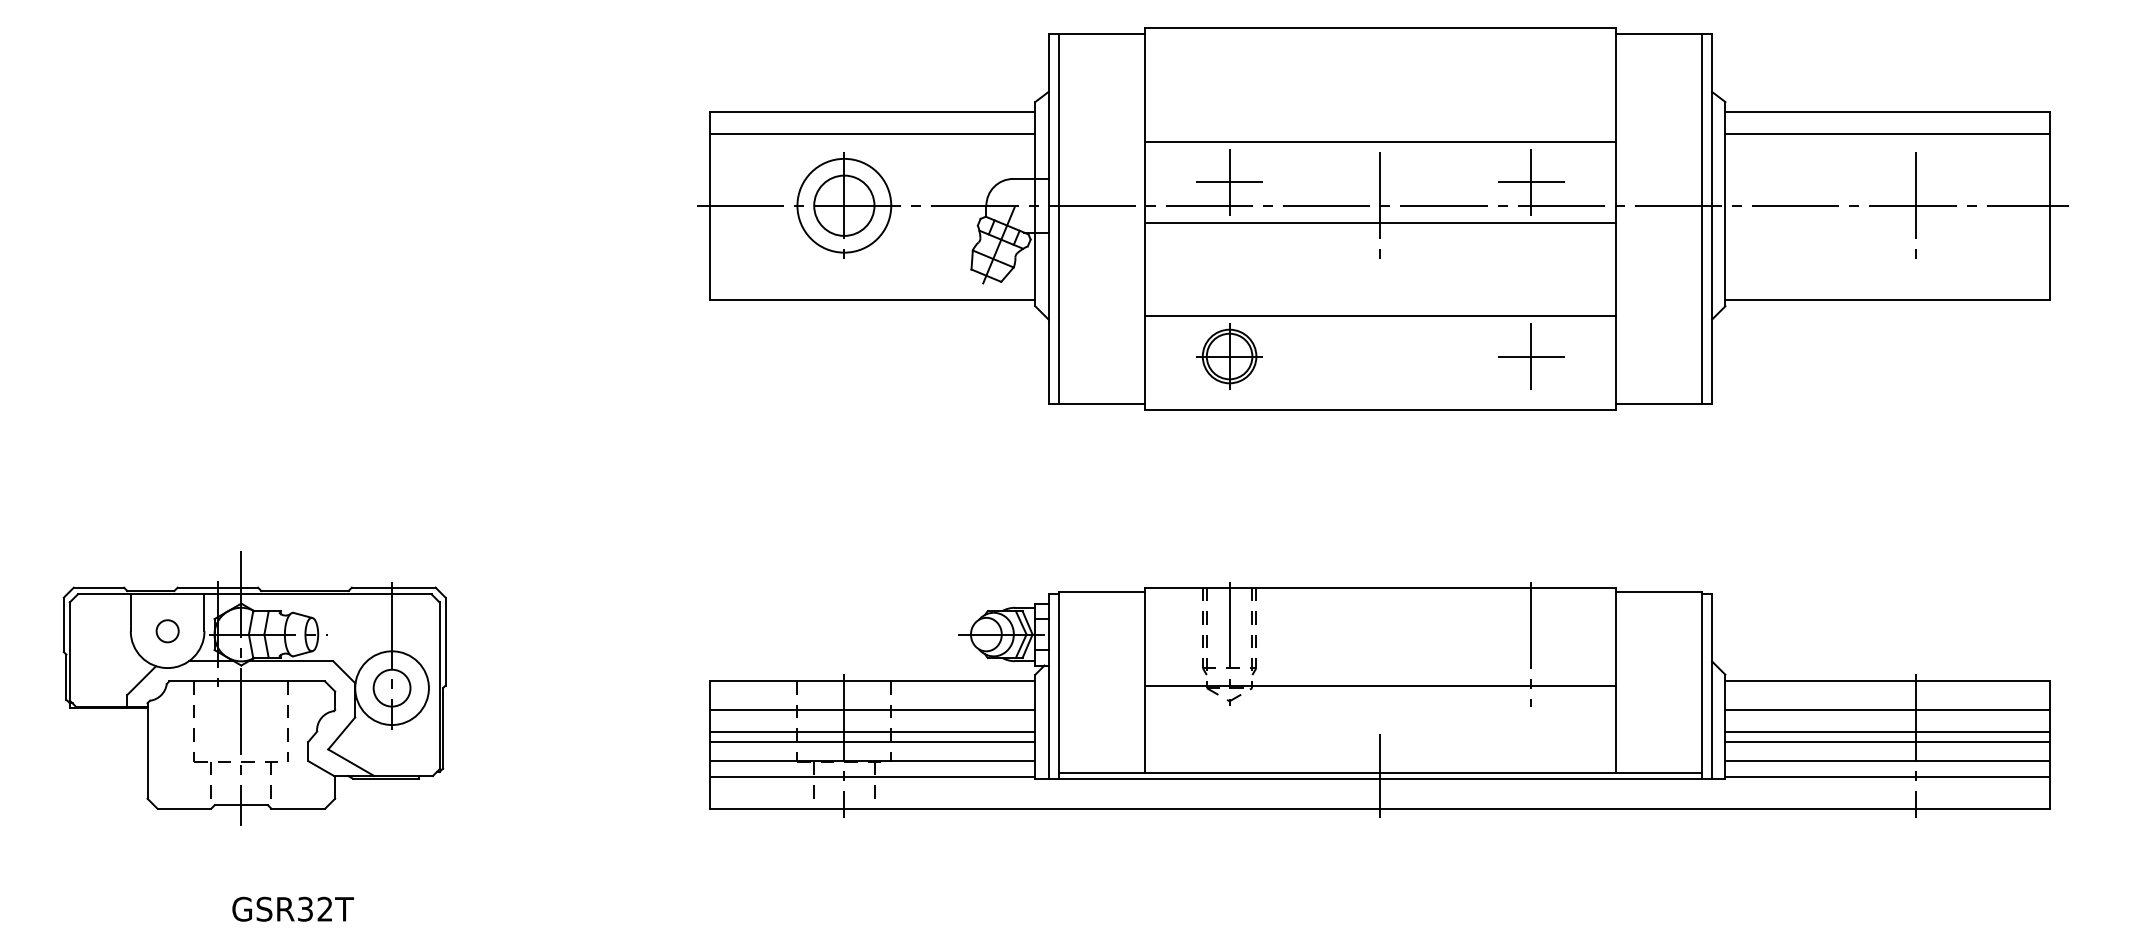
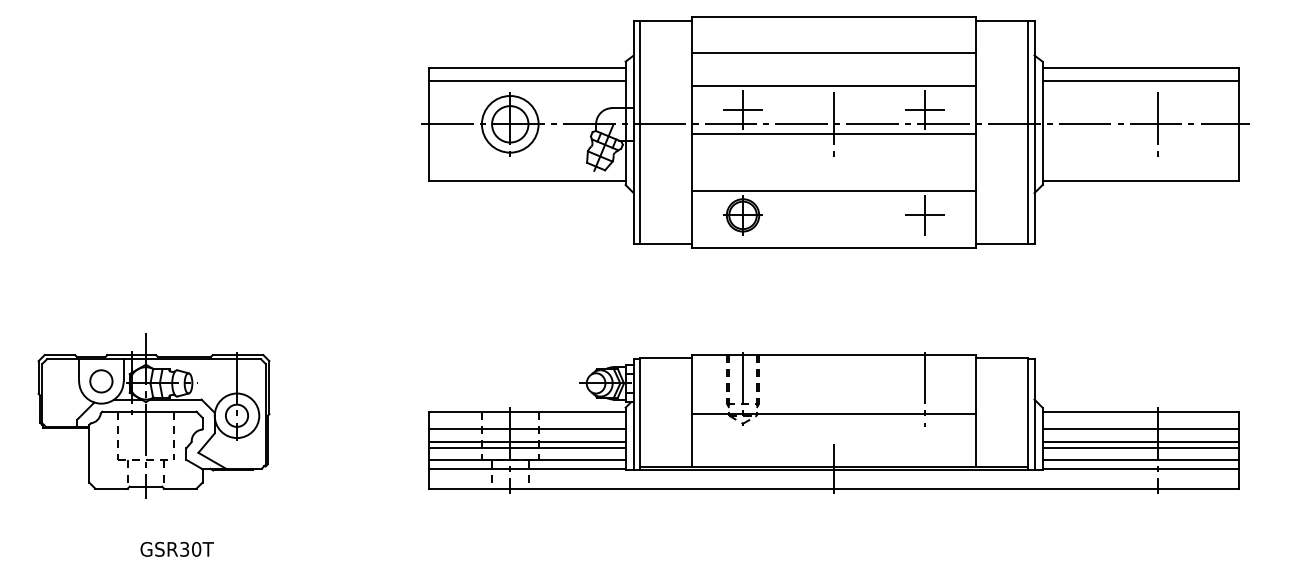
line: (1379, 88) -> (833, 53), added
circle: (167, 631) -> (101, 381), size x1.67
text: (325, 909) -> (196, 549), GSR32T -> GSR30T

